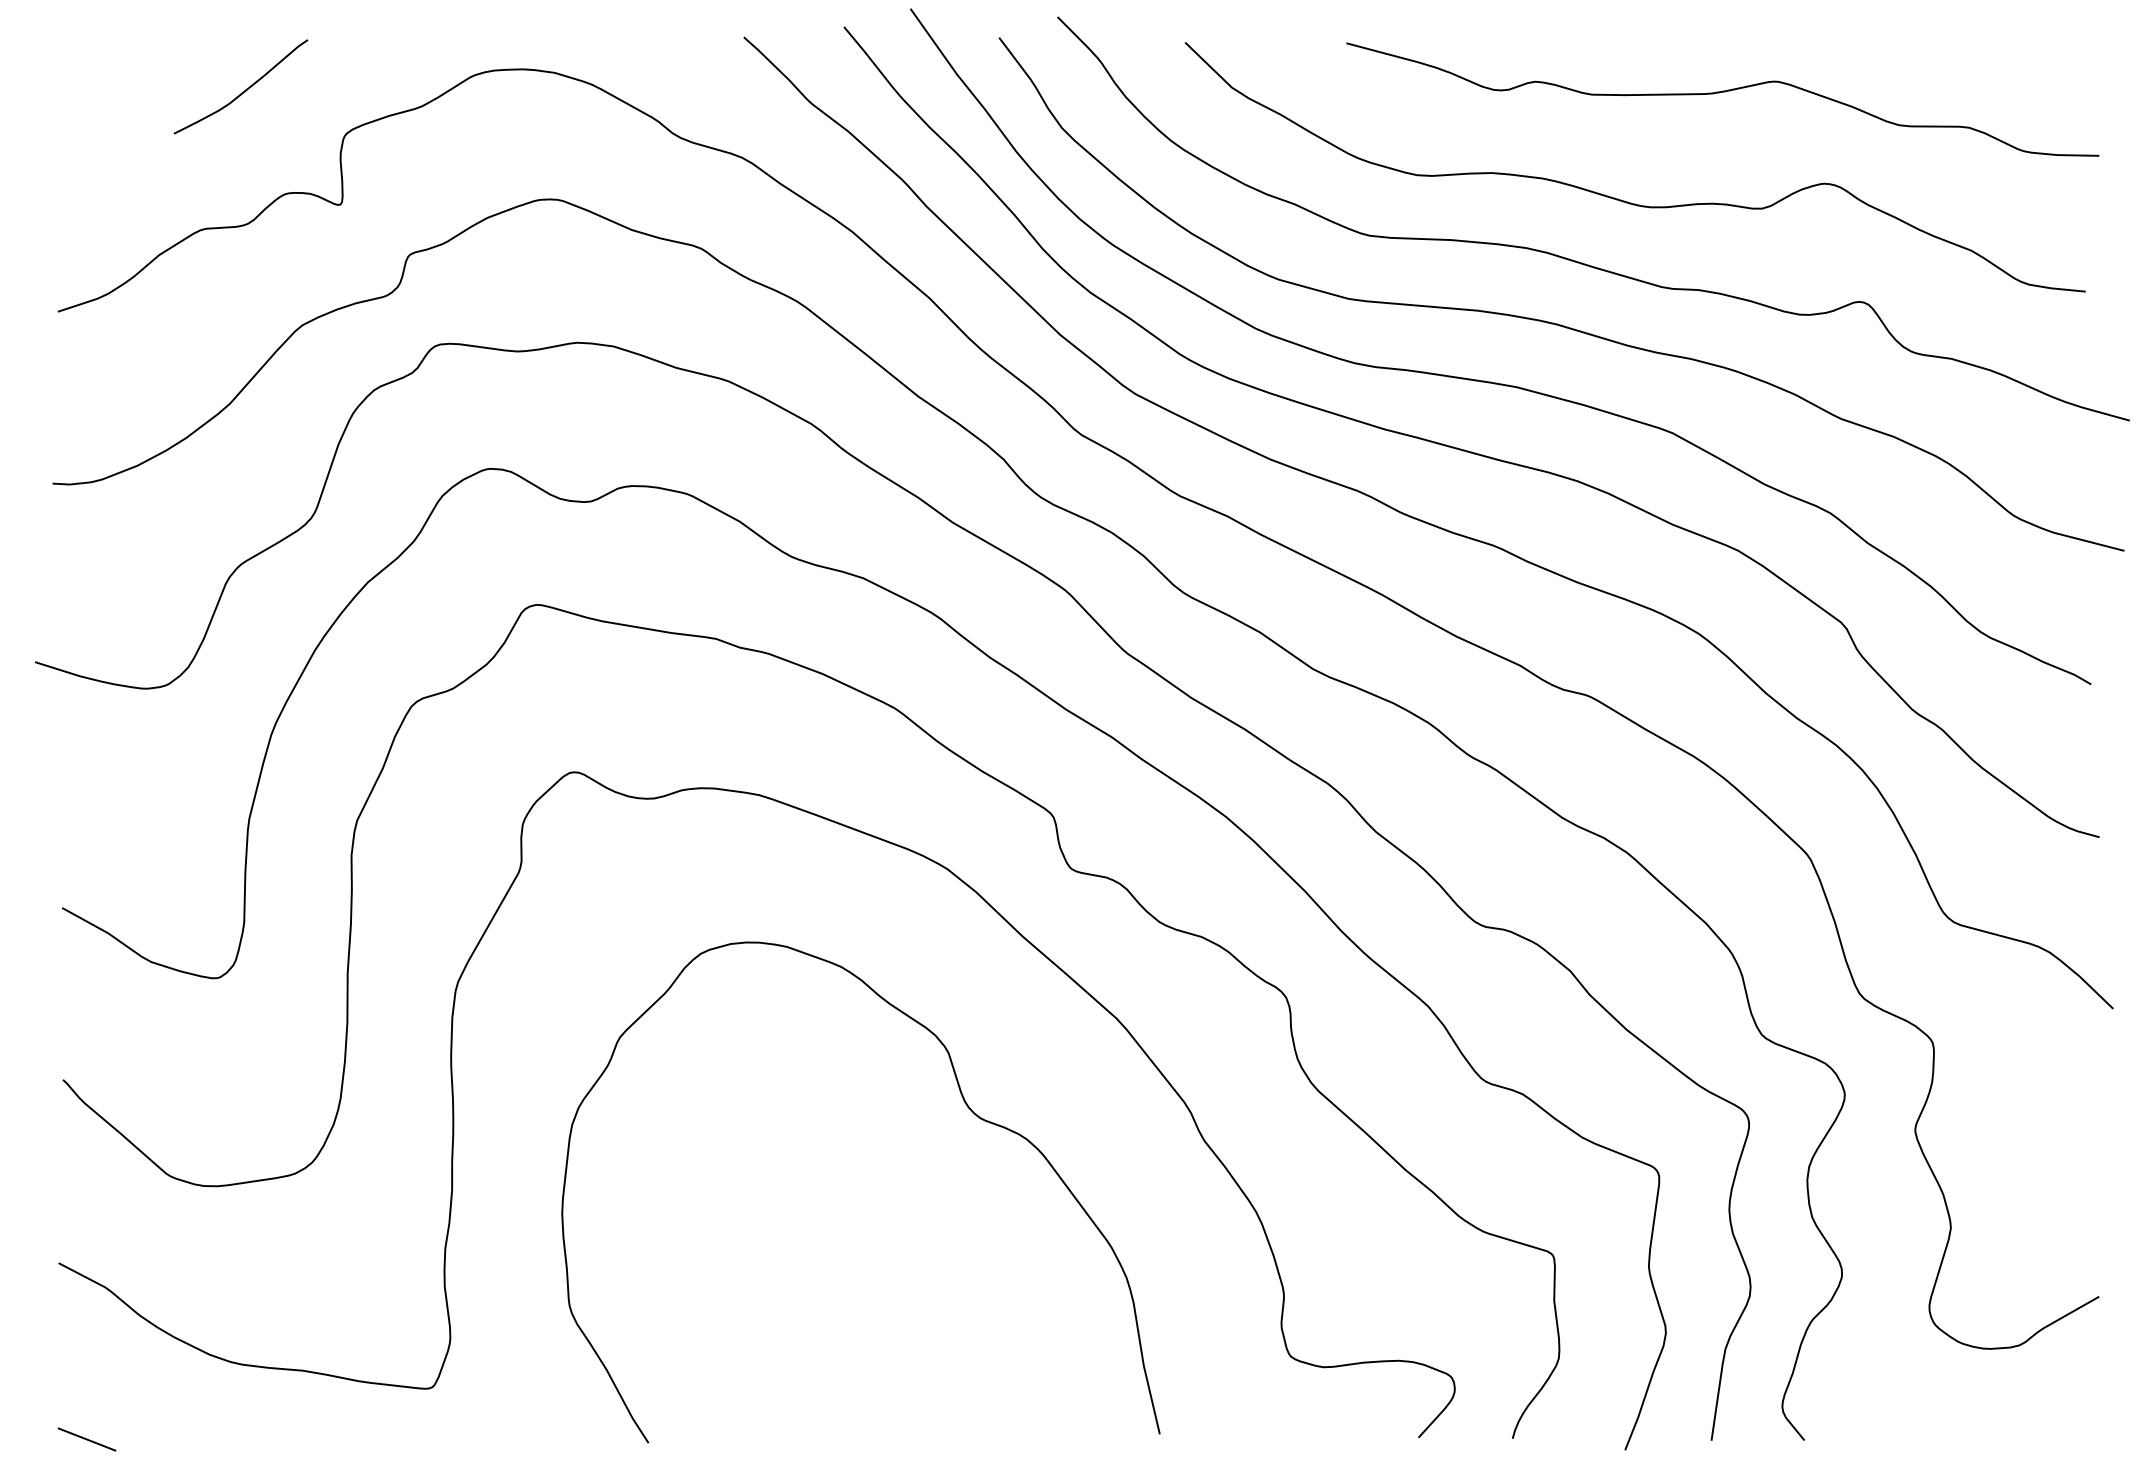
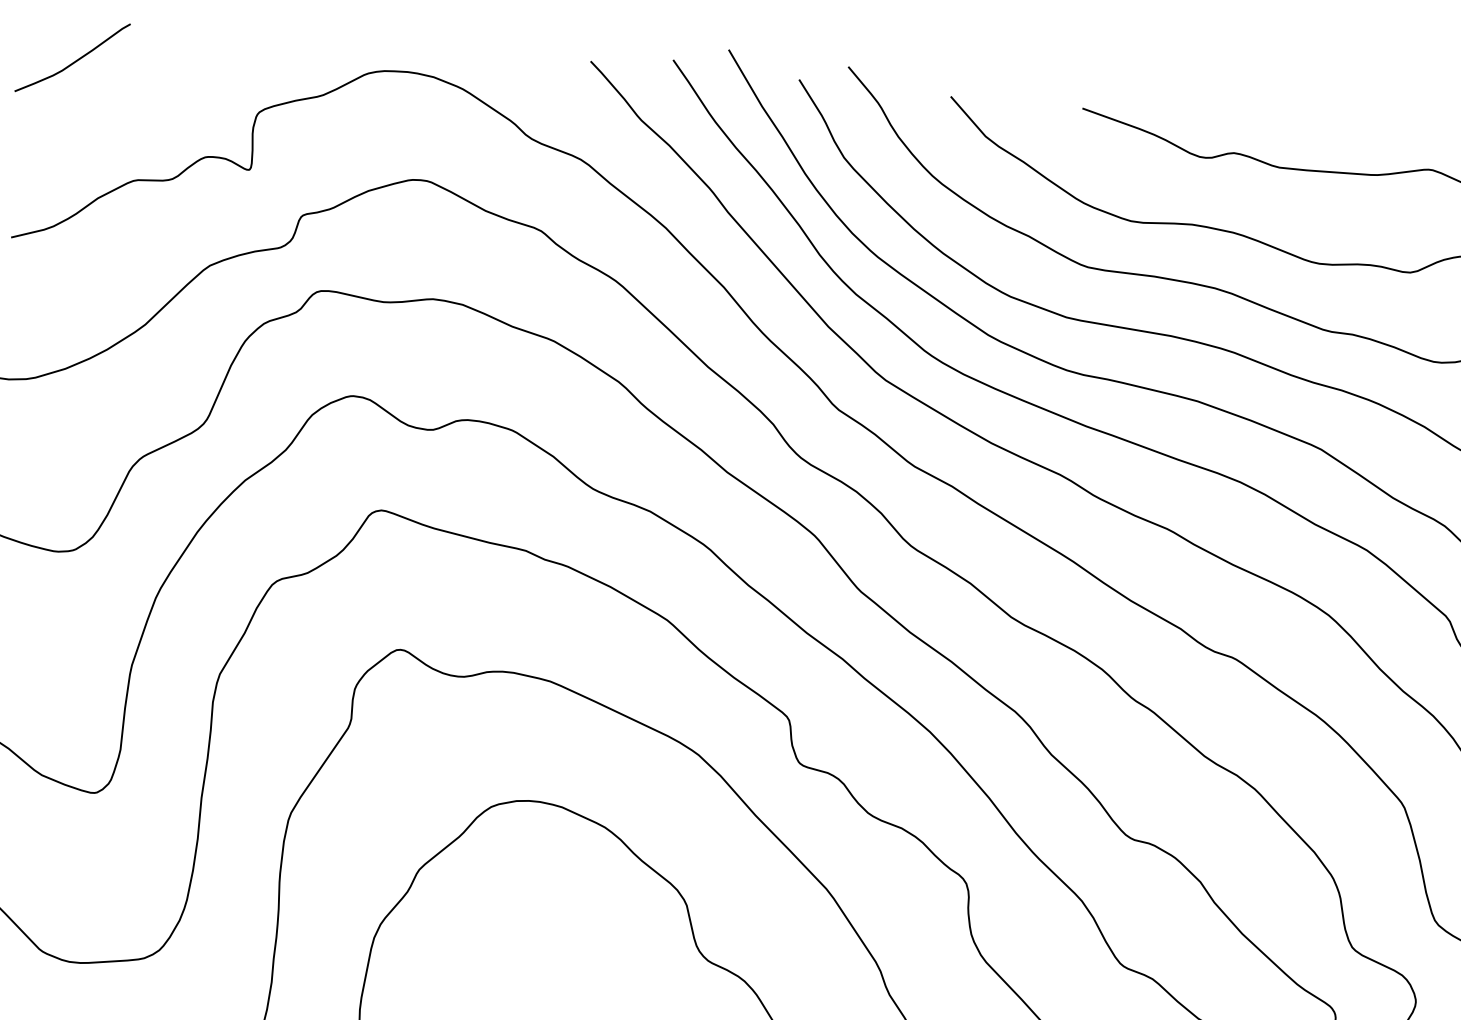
curve: (244, 90) -> (75, 60), moved

